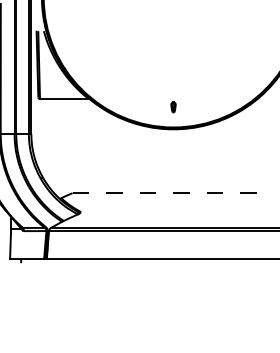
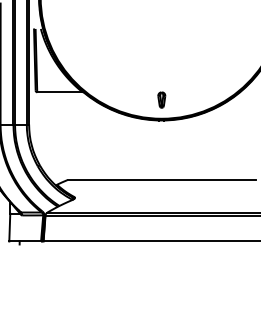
part: (173, 107) -> (161, 100), size x1.67
line: (173, 193) -> (161, 180), dashed -> solid

